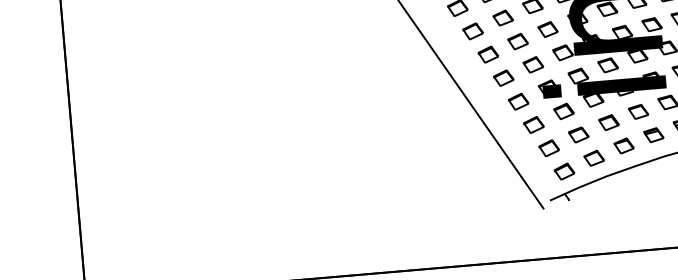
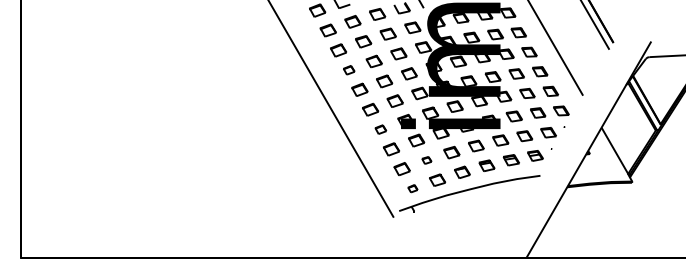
part: (472, 31) -> (348, 70), size x0.7
part: (518, 101) -> (380, 129), size x0.7
part: (578, 135) -> (426, 160), size x0.6
part: (564, 171) -> (412, 188), size x0.6

